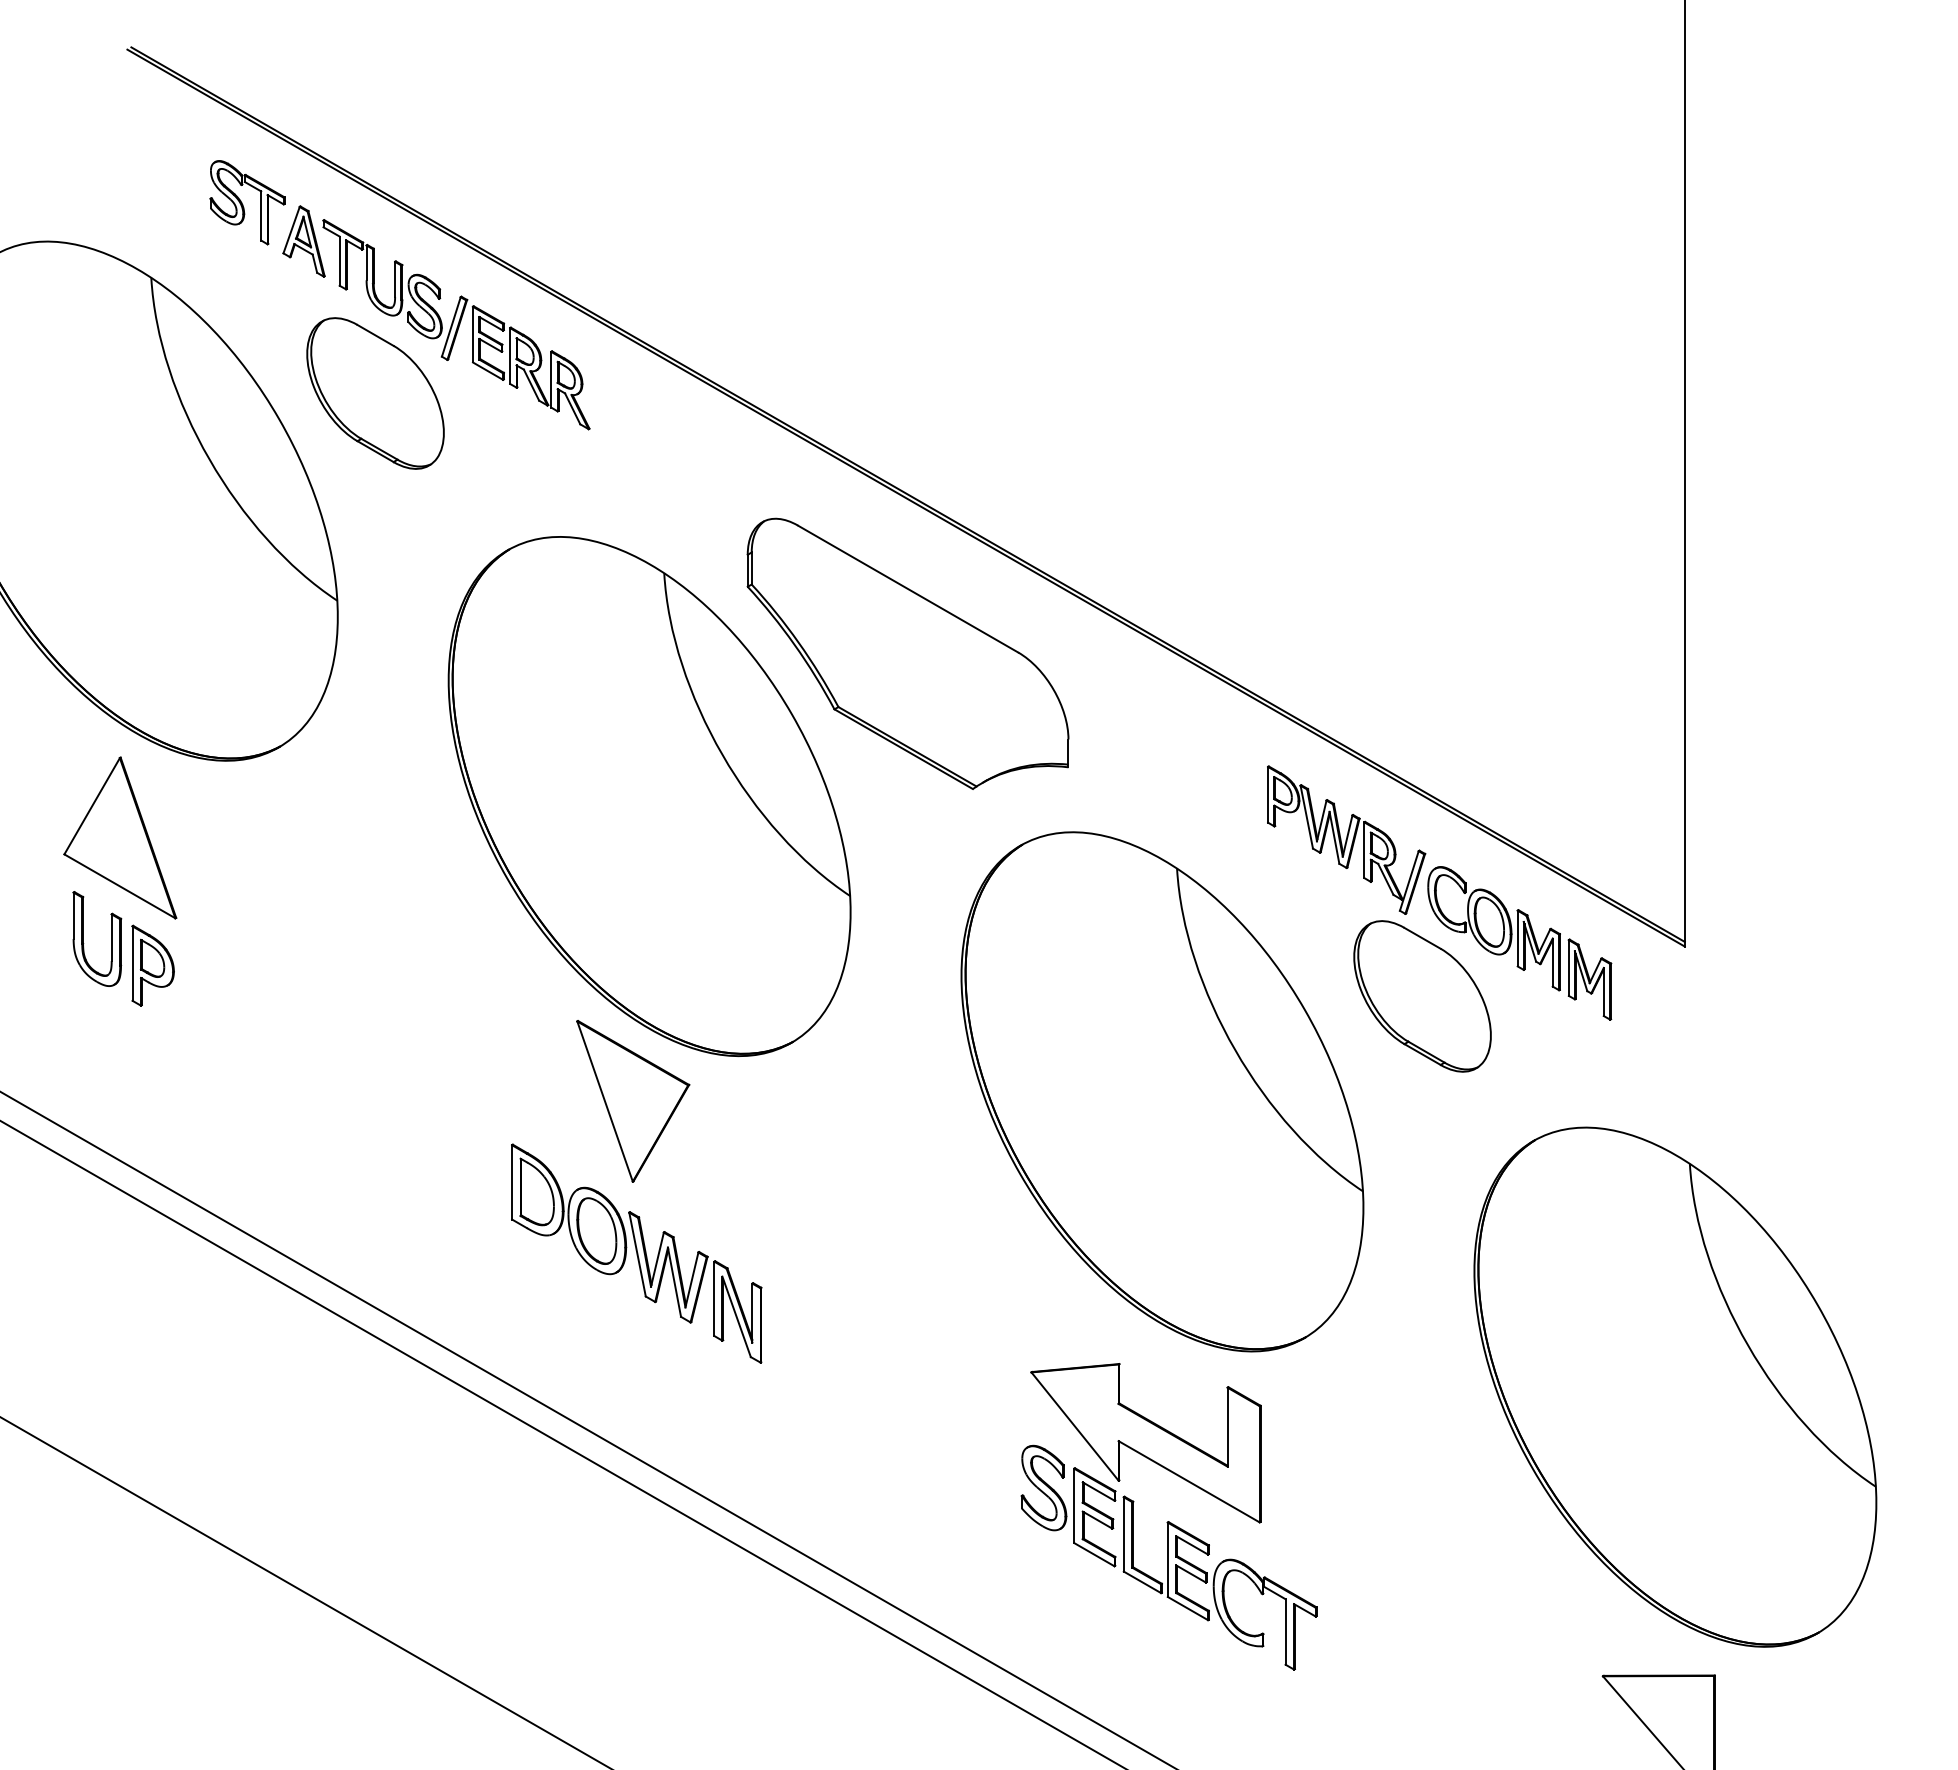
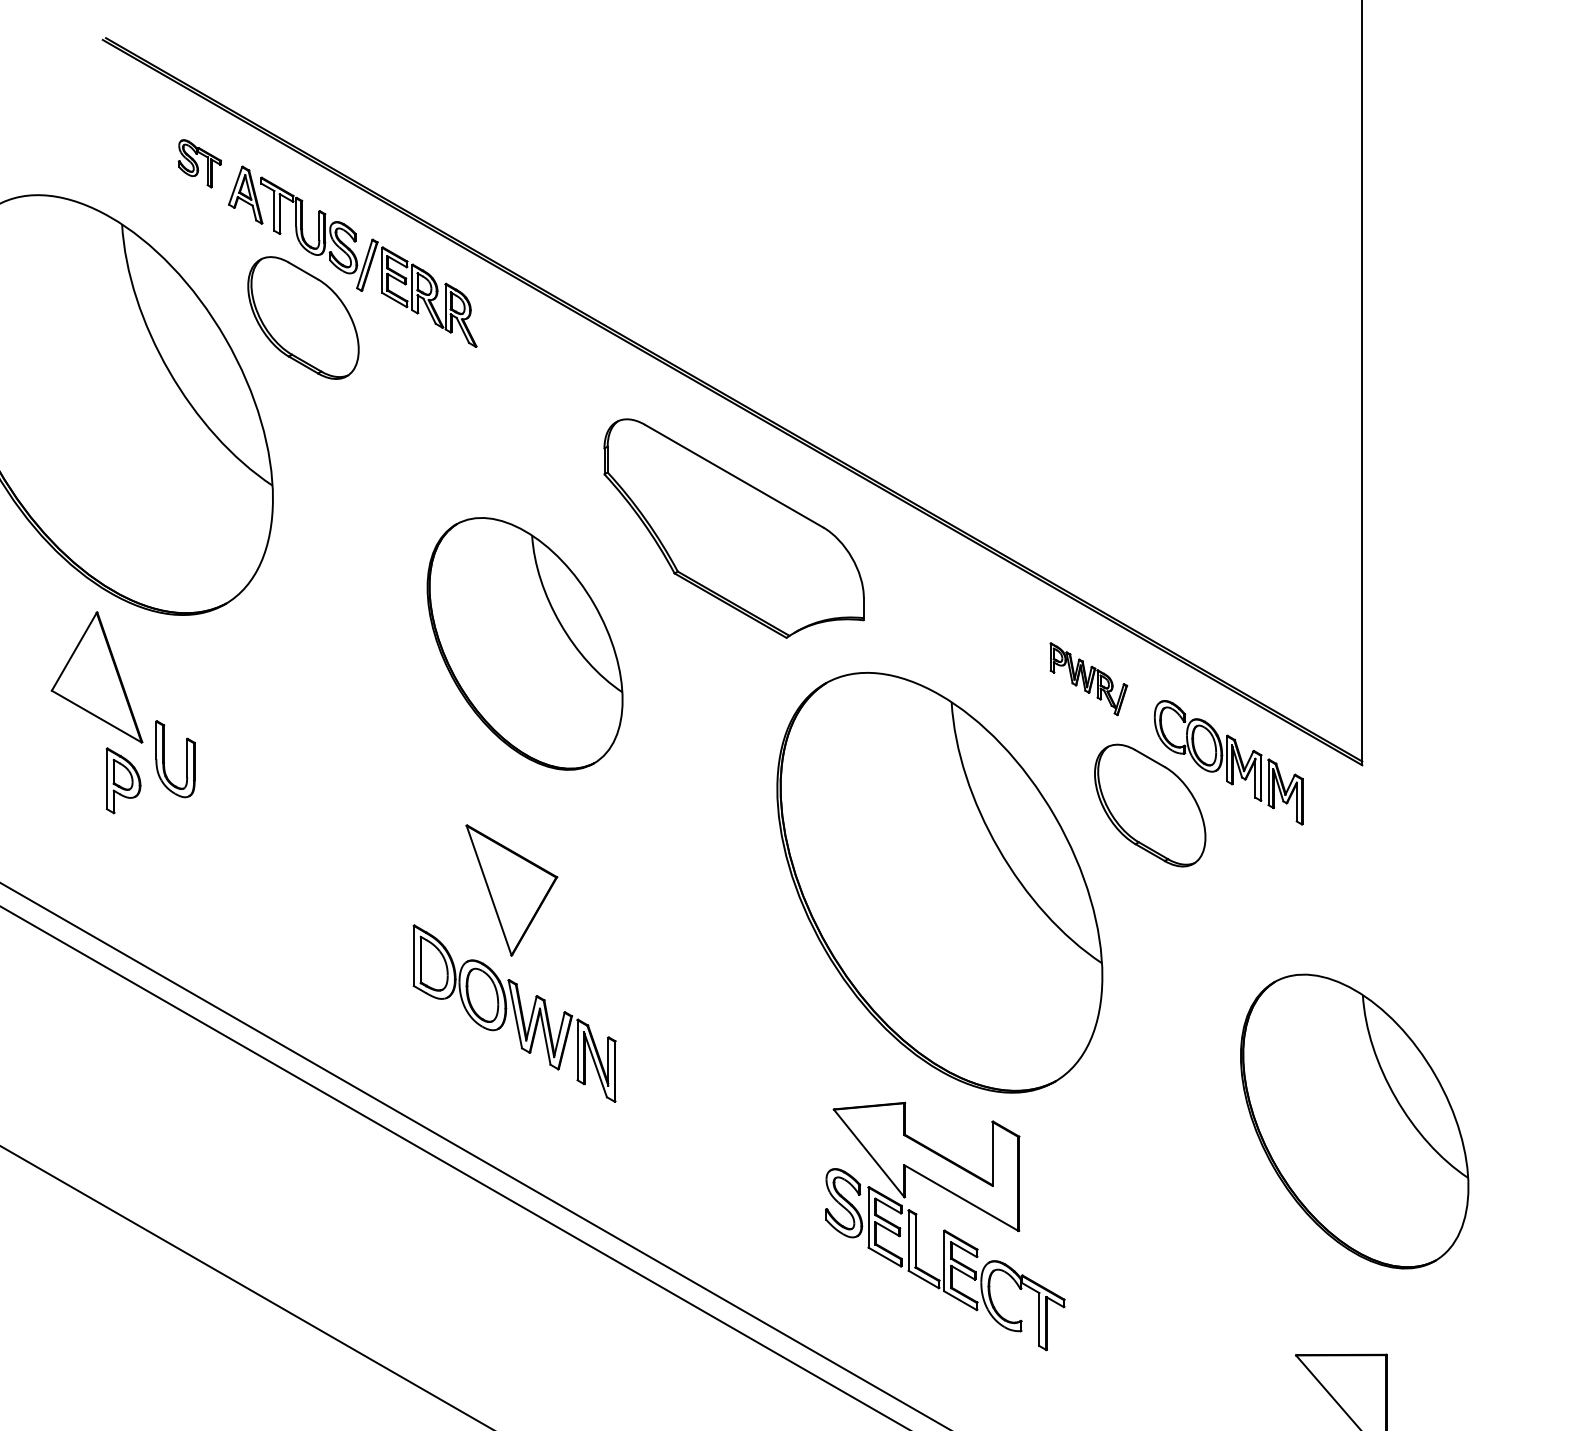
part: (247, 202) -> (199, 163), size x0.7
part: (649, 796) -> (525, 643), size x0.6
part: (1346, 839) -> (1088, 678), size x0.6
part: (84, 943) -> (165, 762), moved
part: (1675, 1386) -> (1354, 1121), size x0.7

